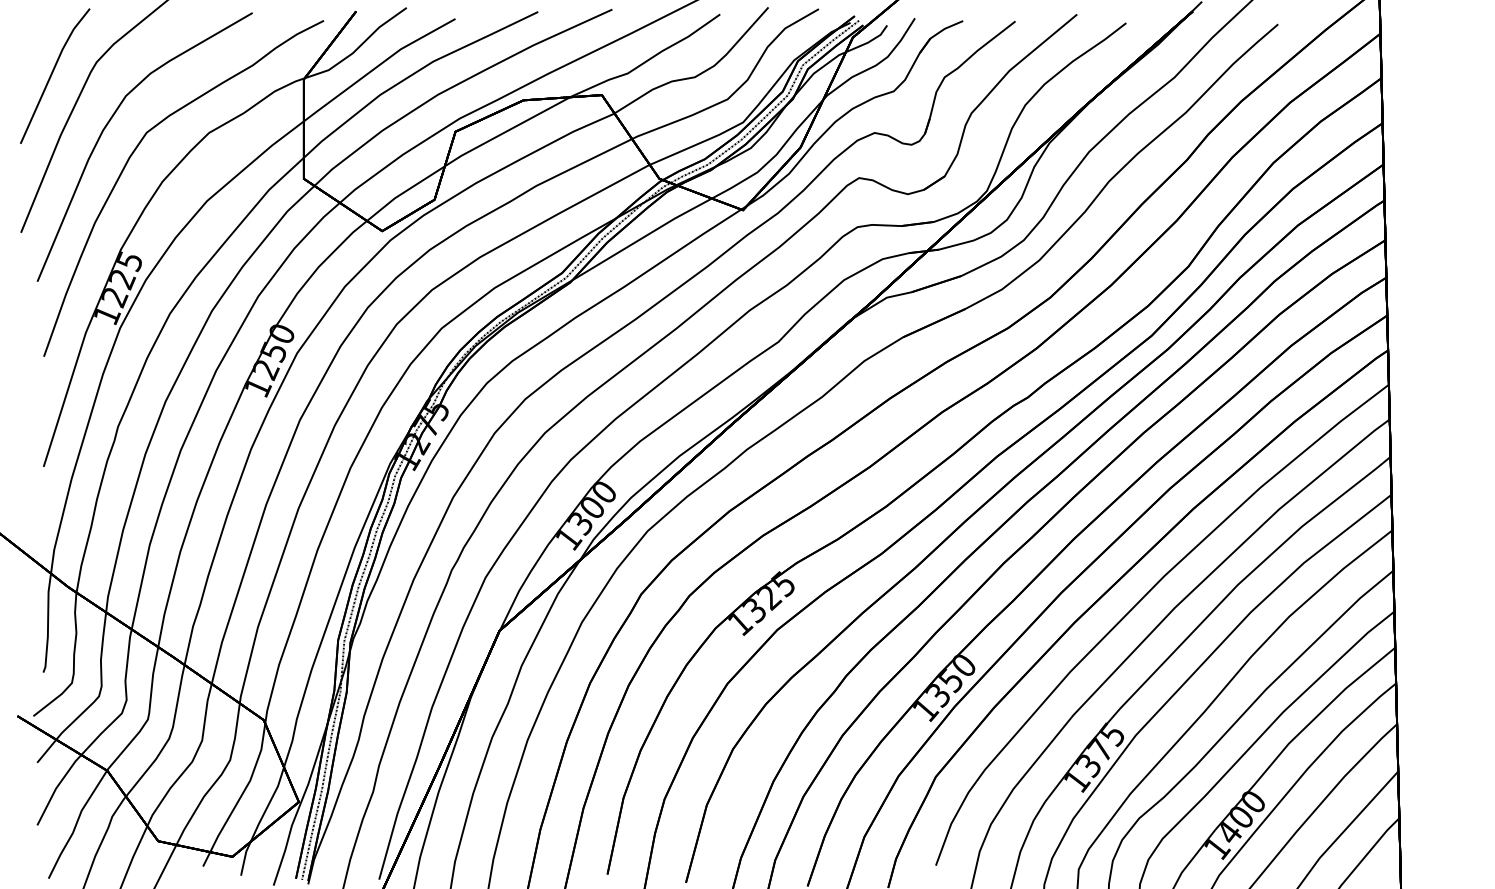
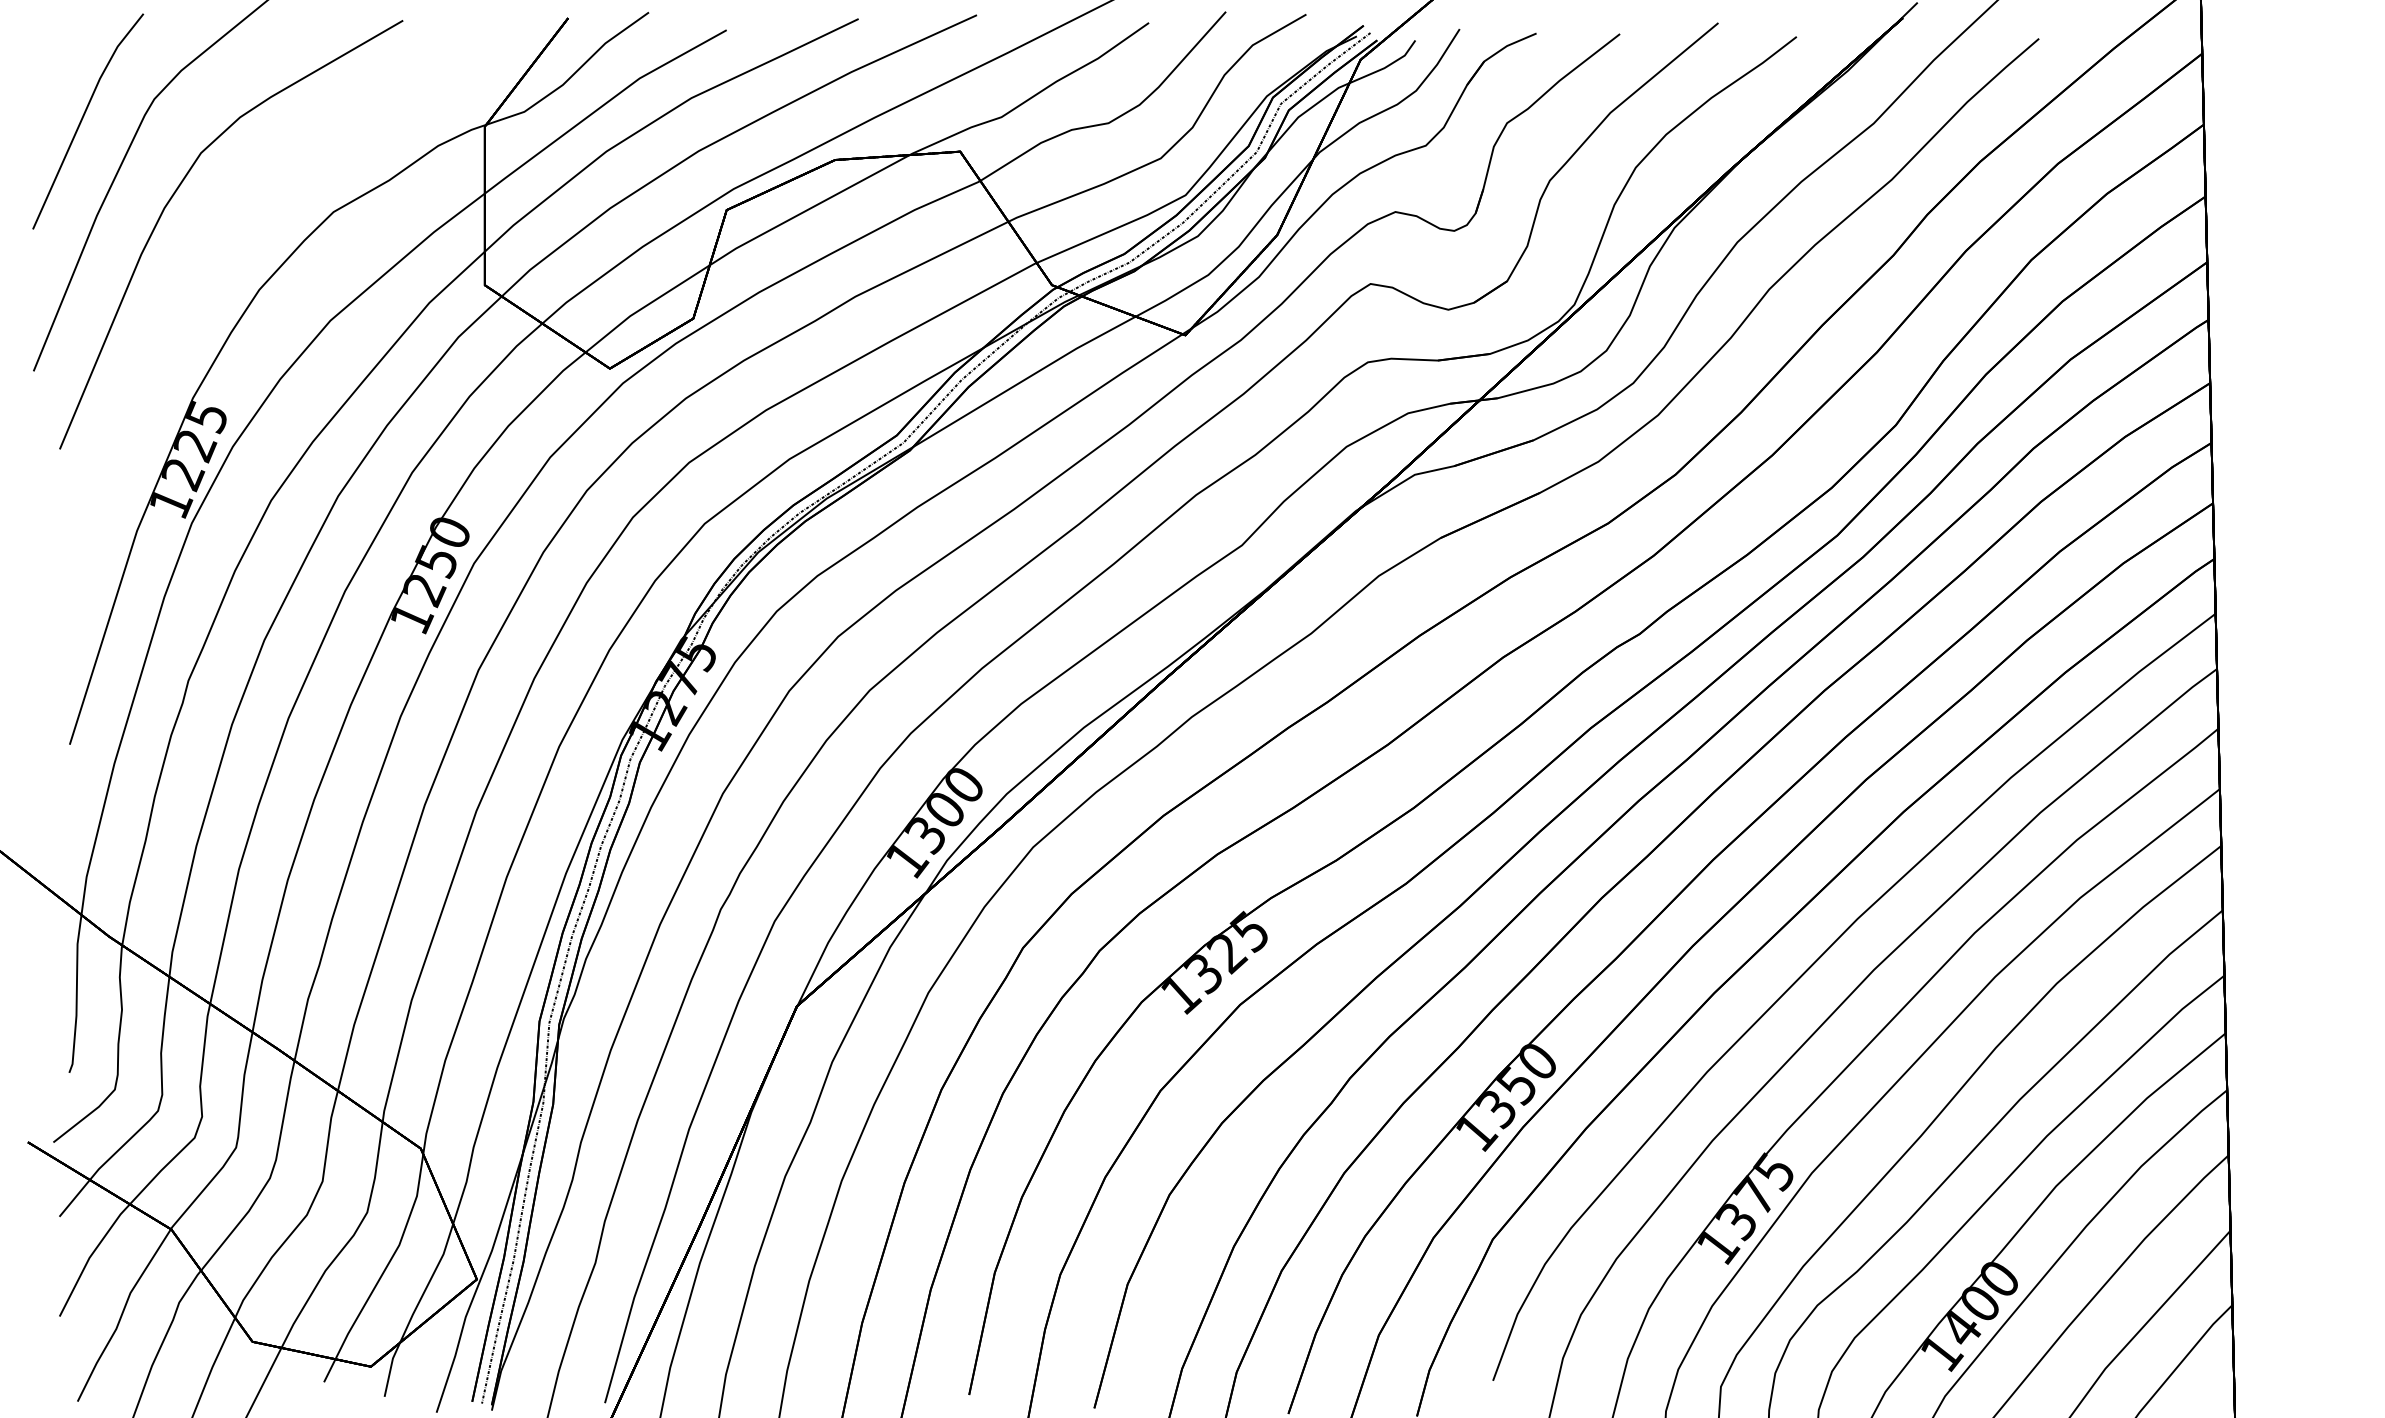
part: (132, 155) -> (211, 247), removed

